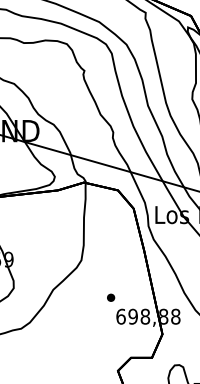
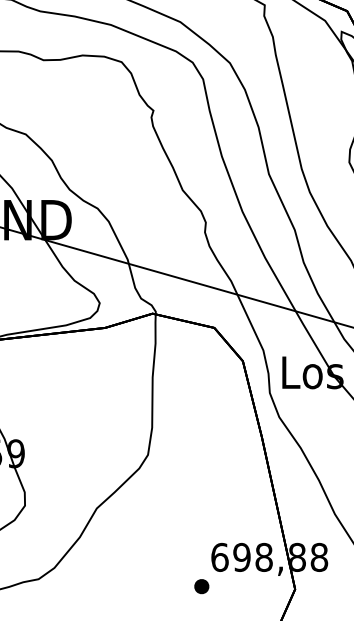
part: (111, 297) -> (202, 586), moved

